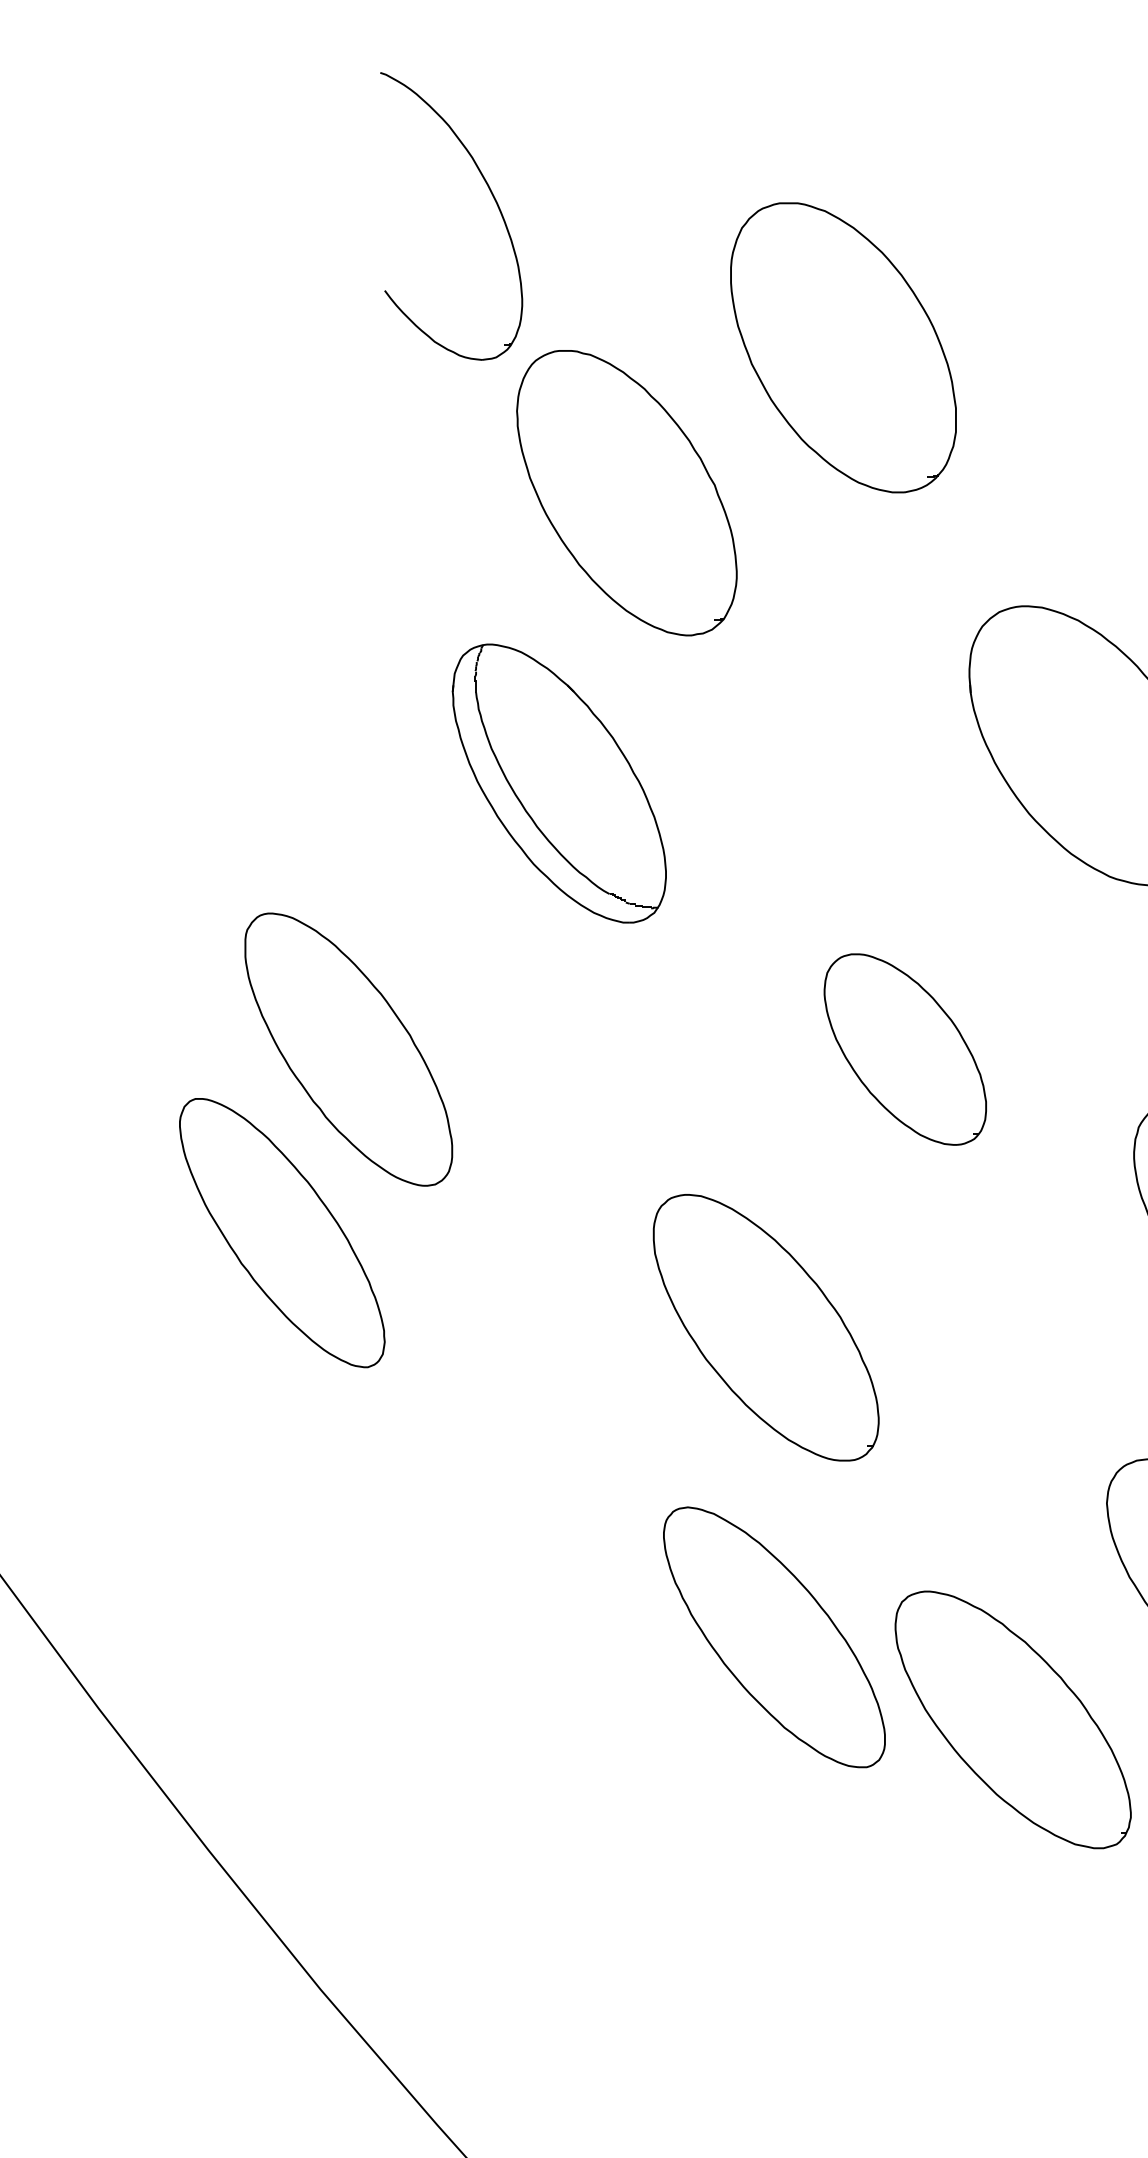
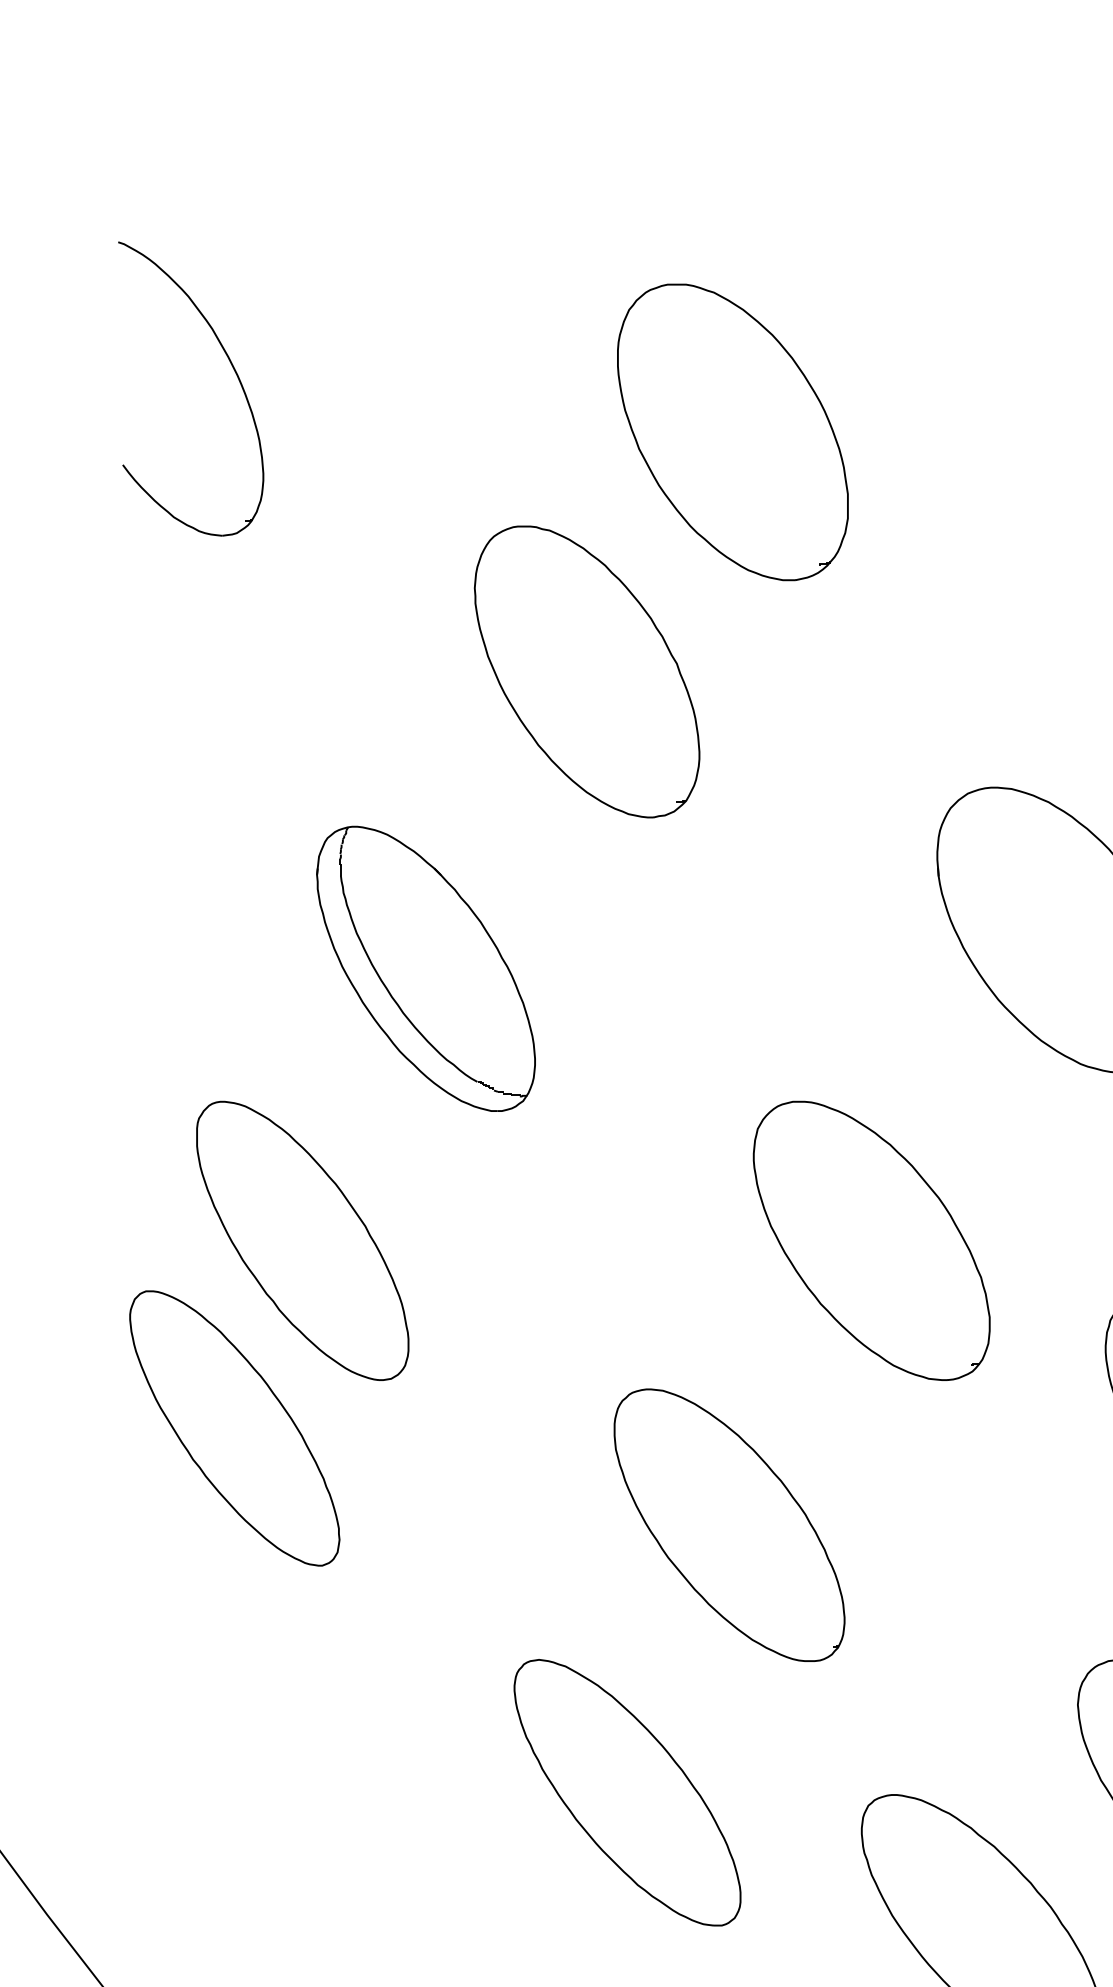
part: (492, 196) -> (232, 368), moved
part: (843, 347) -> (732, 432), moved
part: (558, 783) -> (425, 968), moved
part: (905, 1049) -> (871, 1240), size x1.43
part: (774, 1637) -> (627, 1792), moved

